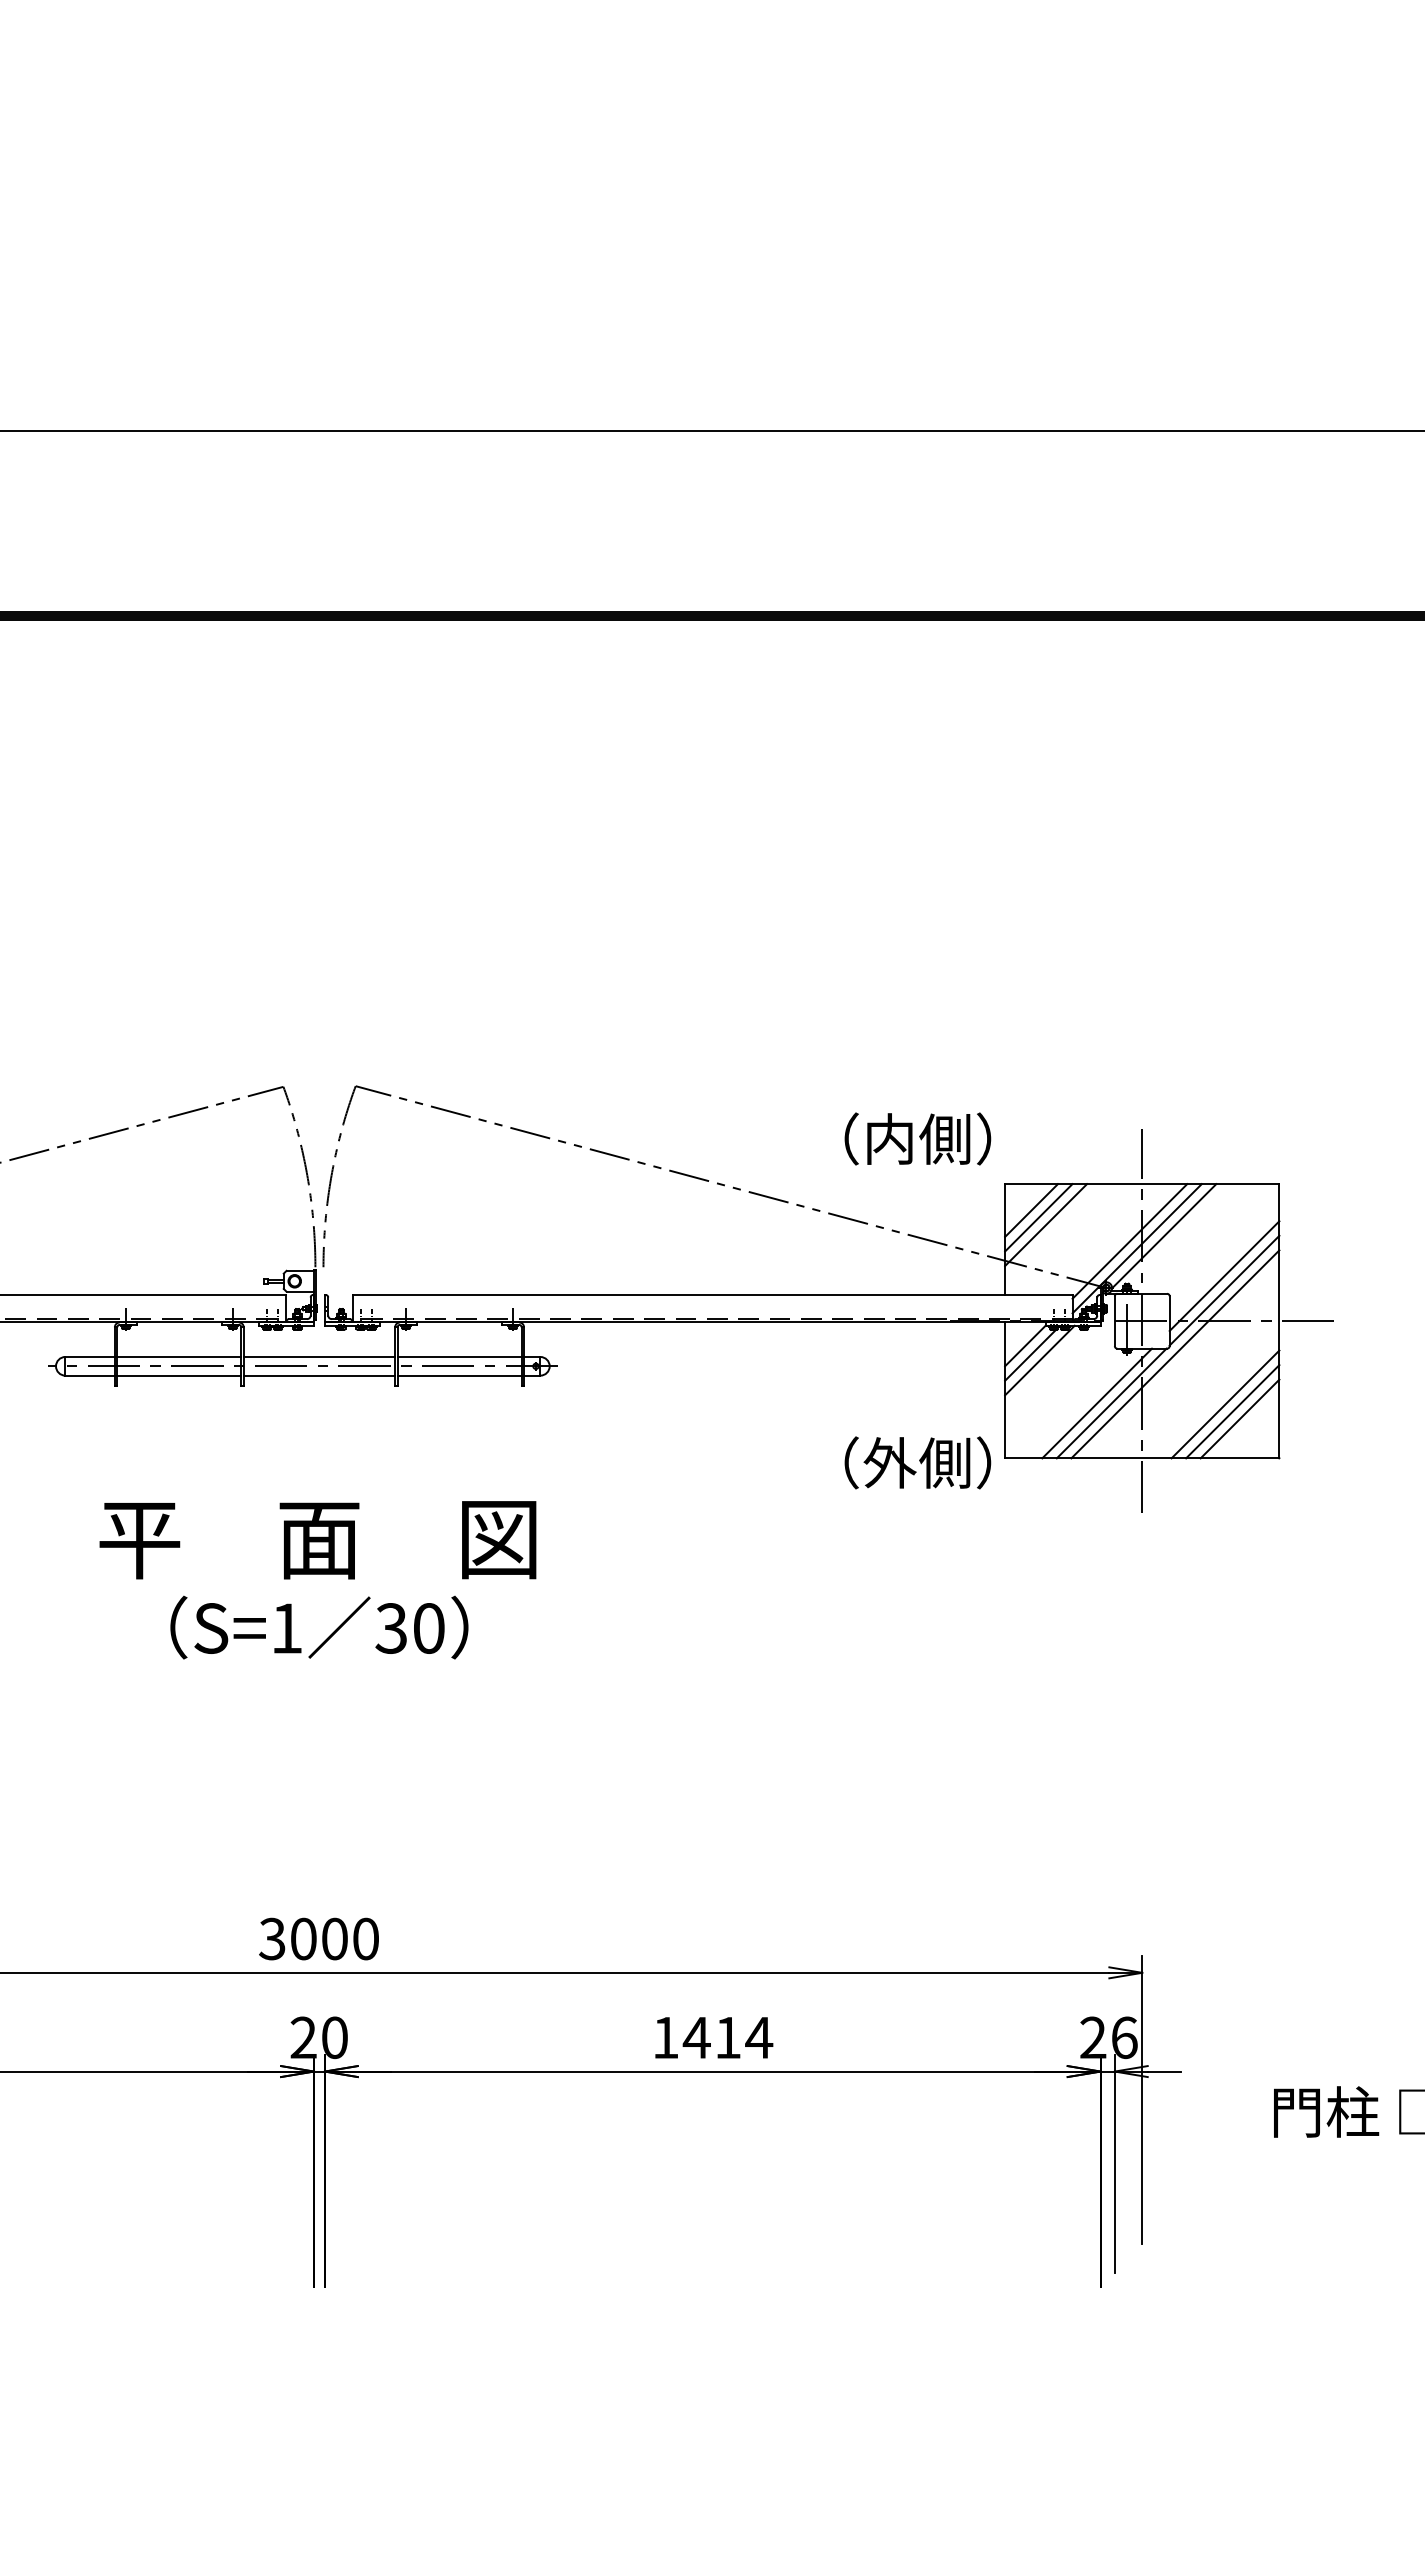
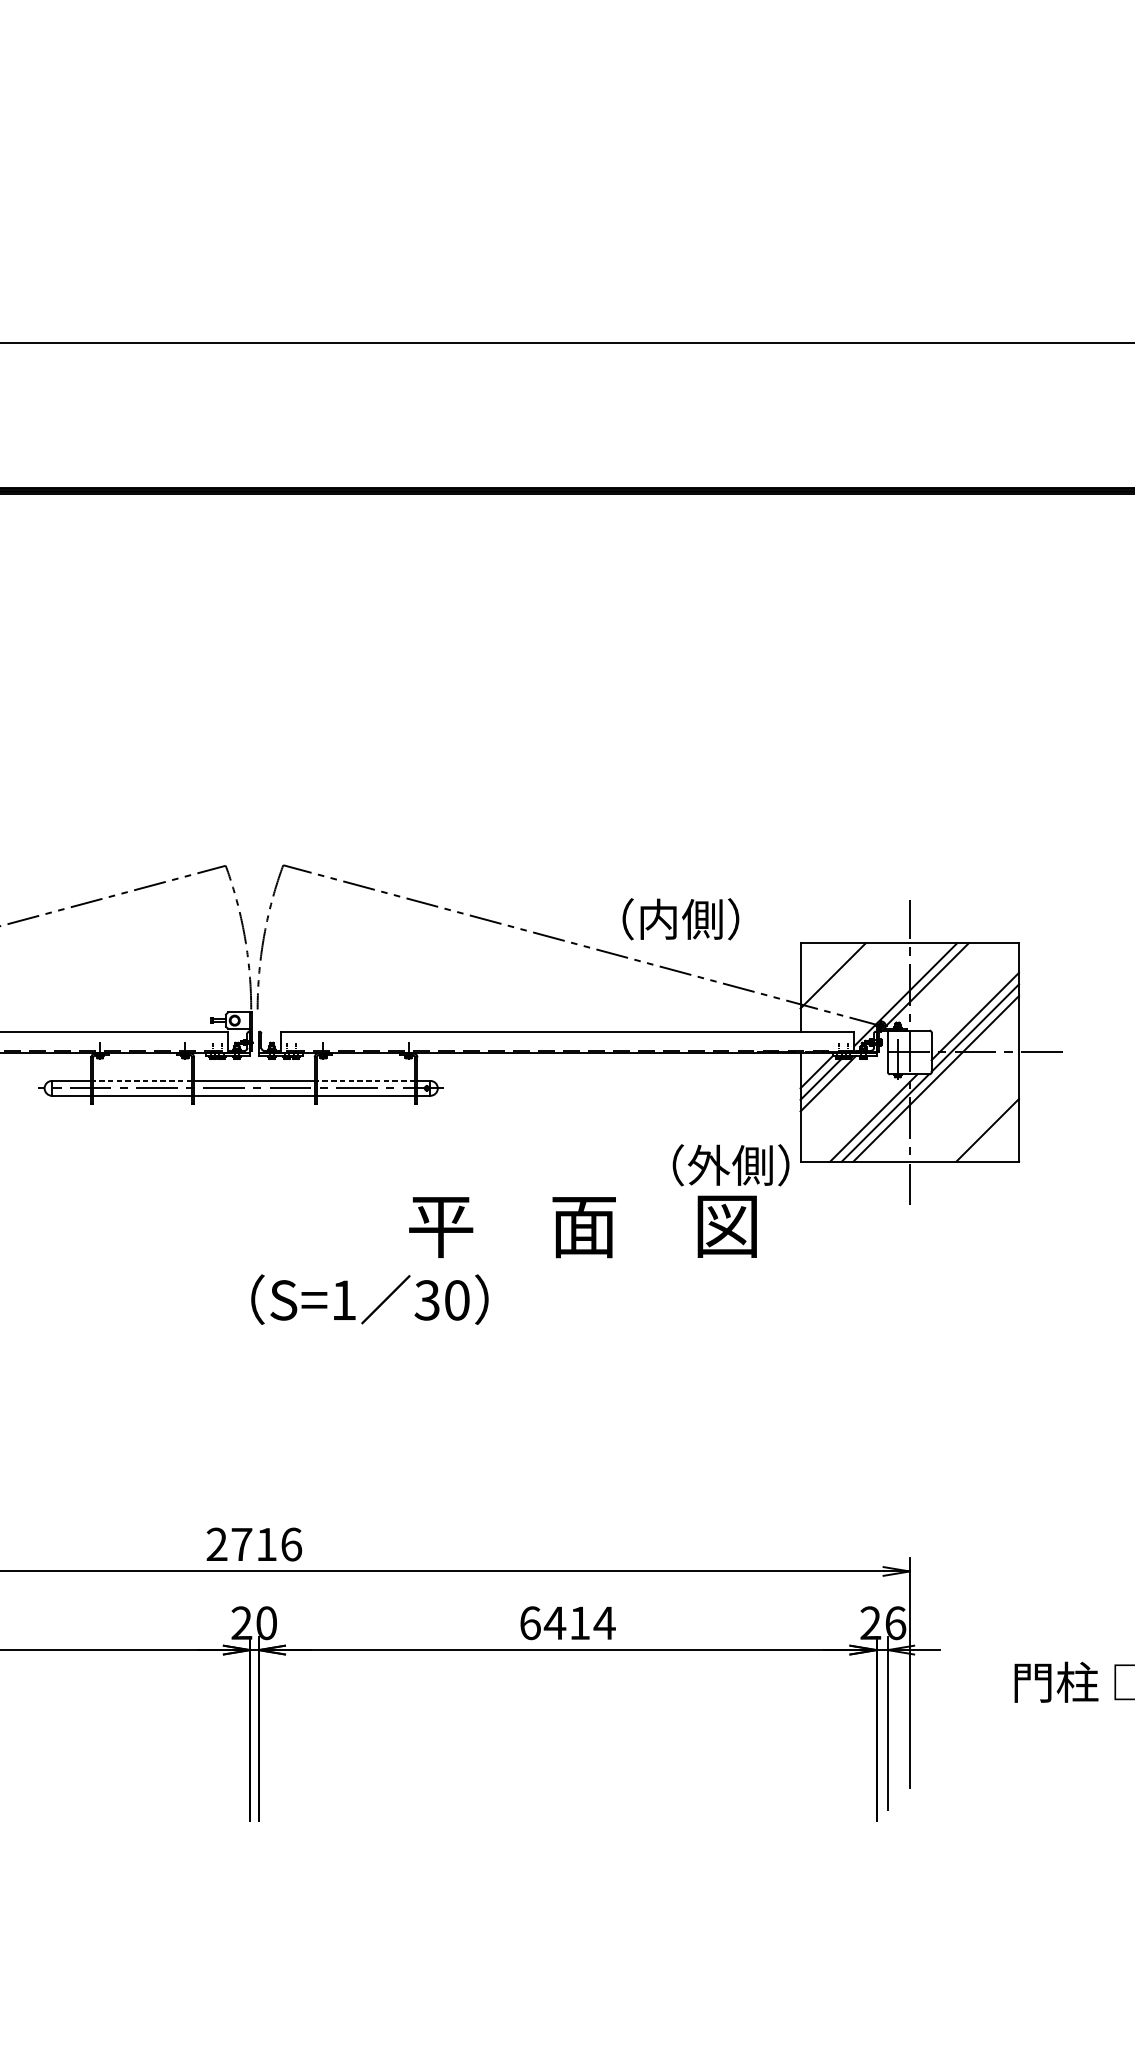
text: (917, 1138) -> (680, 918), moved
line: (1031, 1210) -> (821, 964), removed
line: (1038, 1217) -> (827, 969), removed
line: (1129, 1241) -> (899, 988), removed
line: (179, 1356) -> (142, 1080), solid -> dashed
line: (459, 1356) -> (365, 1080), solid -> dashed
line: (1225, 1404) -> (976, 1118), removed
line: (1232, 1411) -> (981, 1124), removed
text: (317, 1540) -> (582, 1227), moved
text: (319, 1627) -> (369, 1299), moved
text: (319, 1938) -> (254, 1544), 3000 -> 2716
text: (666, 2037) -> (530, 1622), 1414 -> 6414

